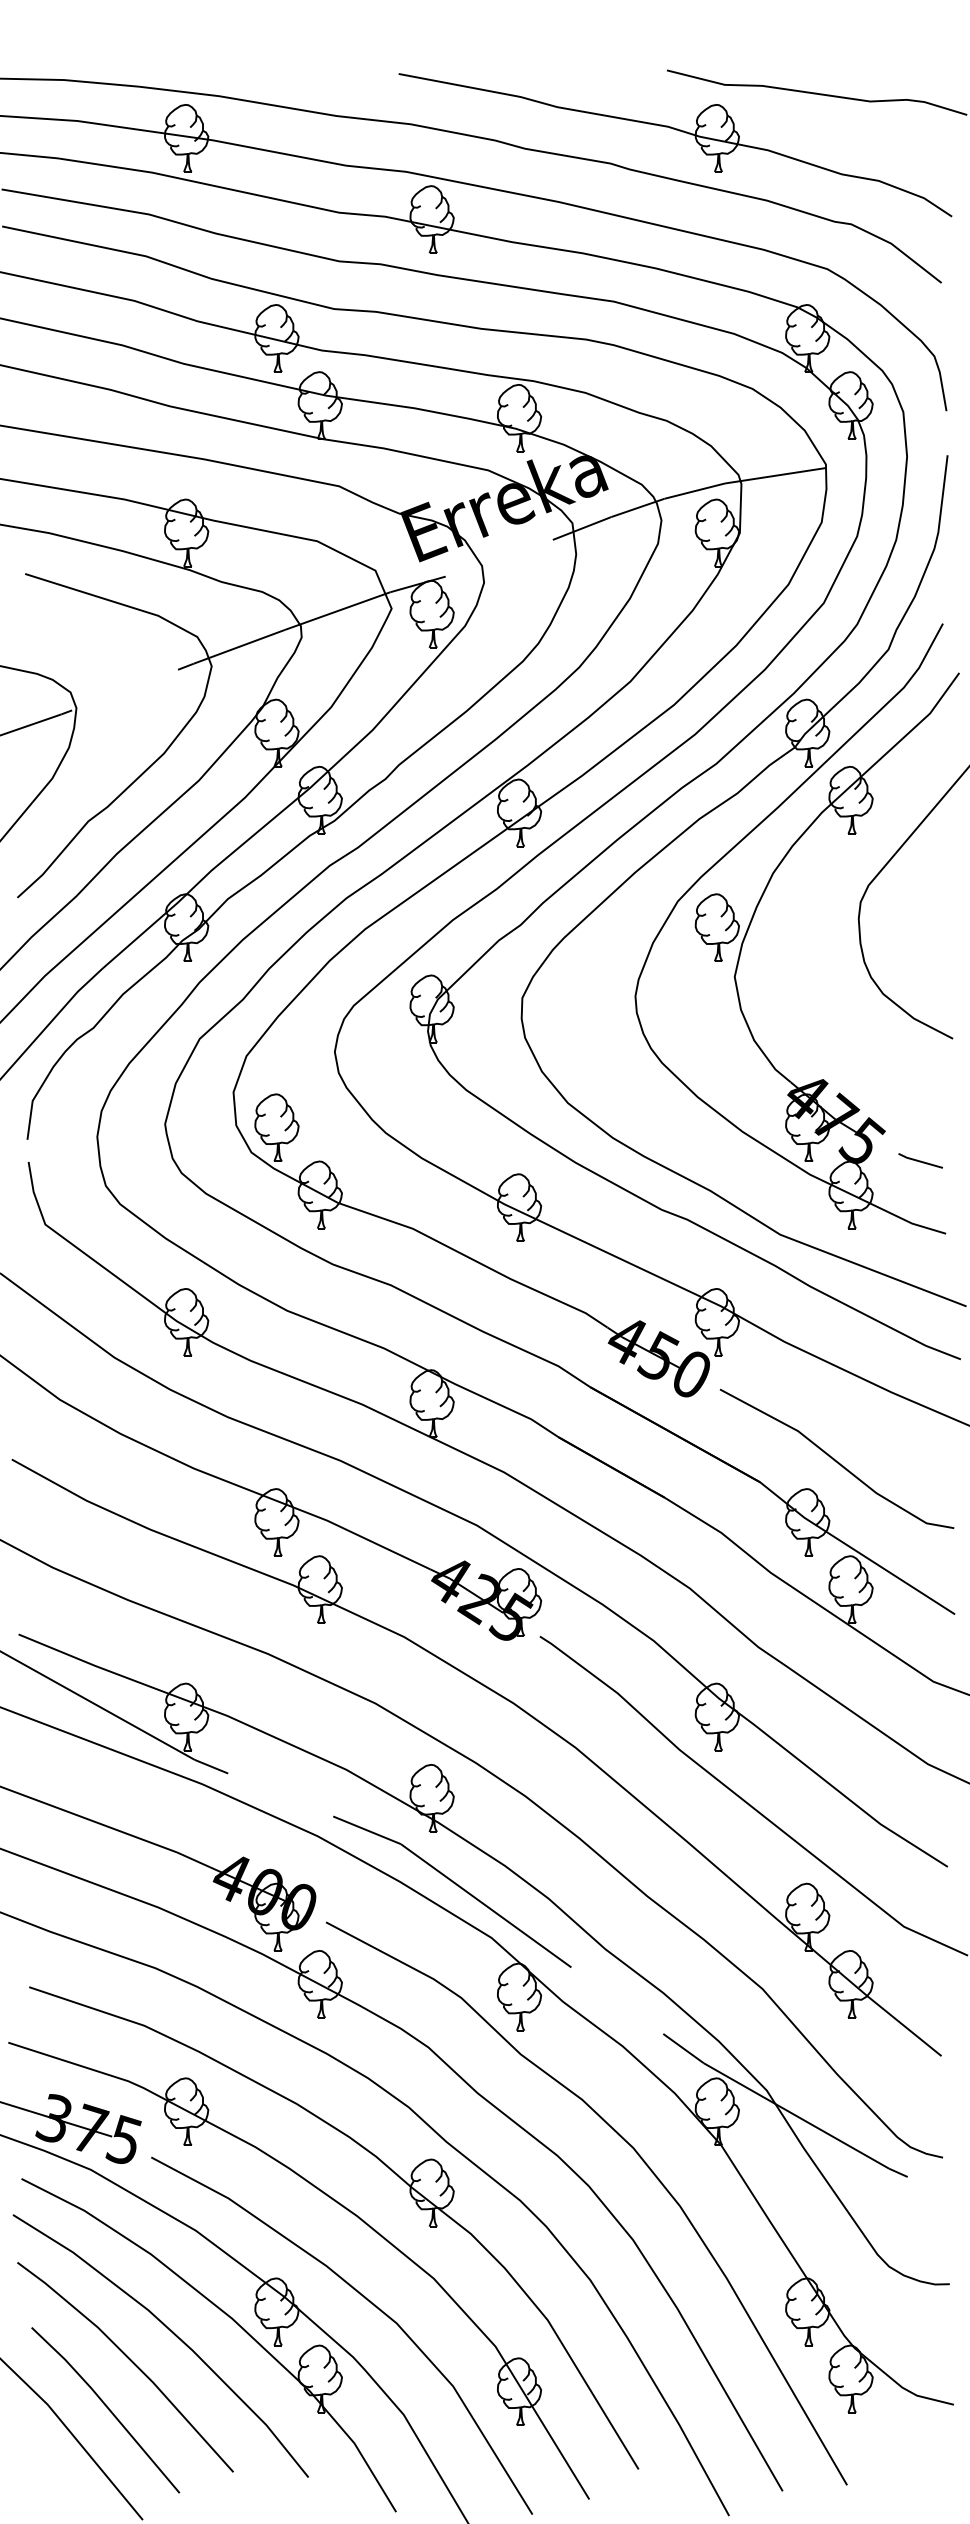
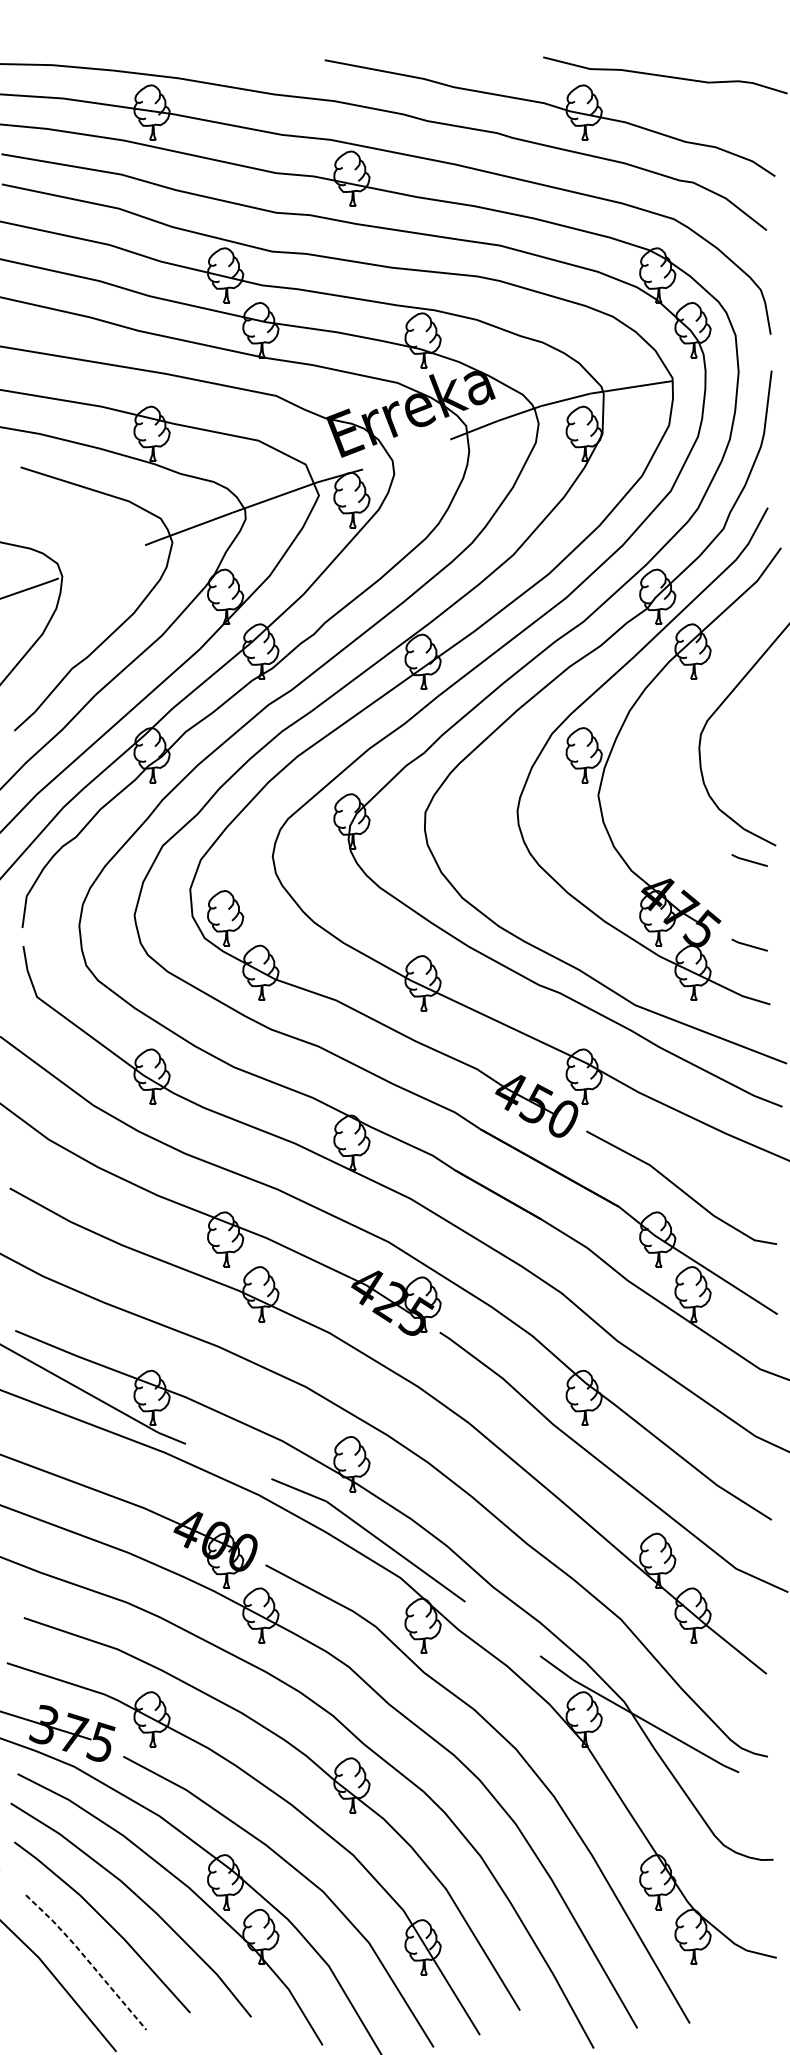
line: (920, 1056) -> (749, 860), added
line: (106, 2406) -> (86, 1959), solid -> dashed

